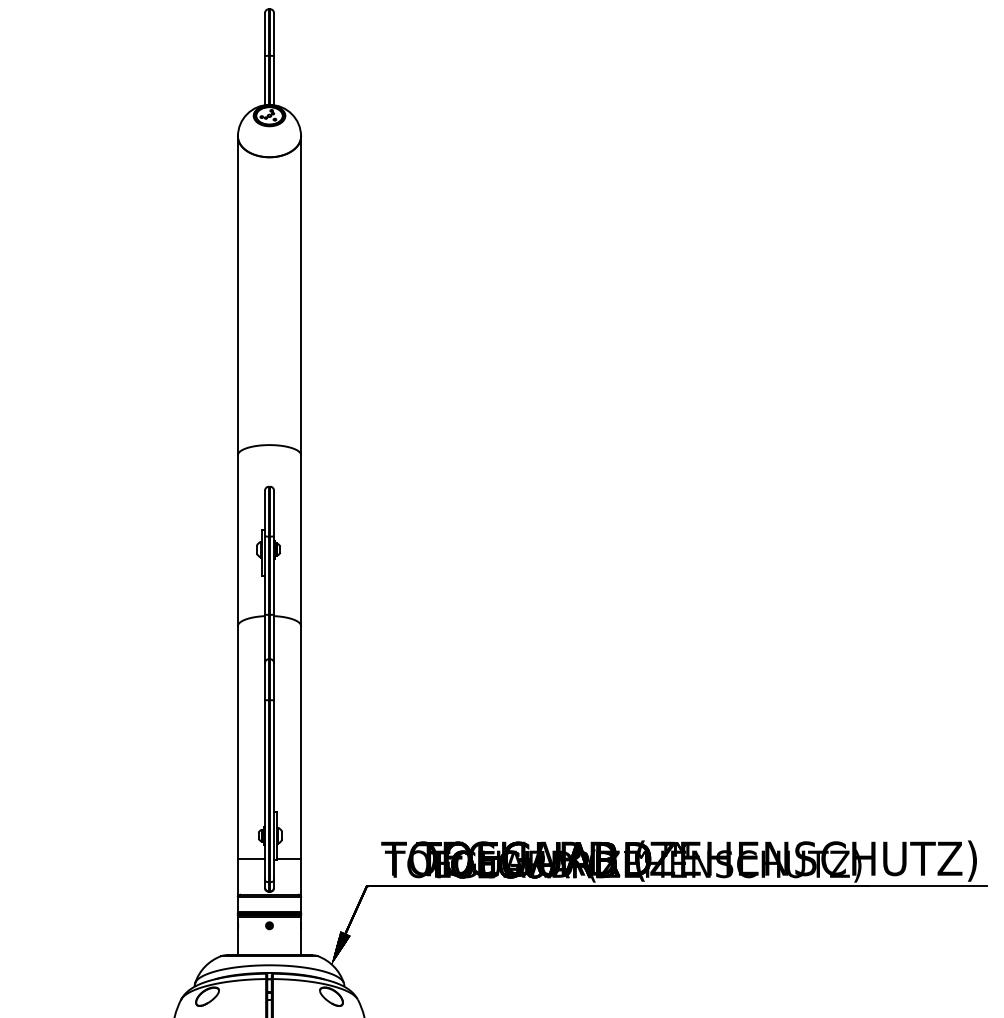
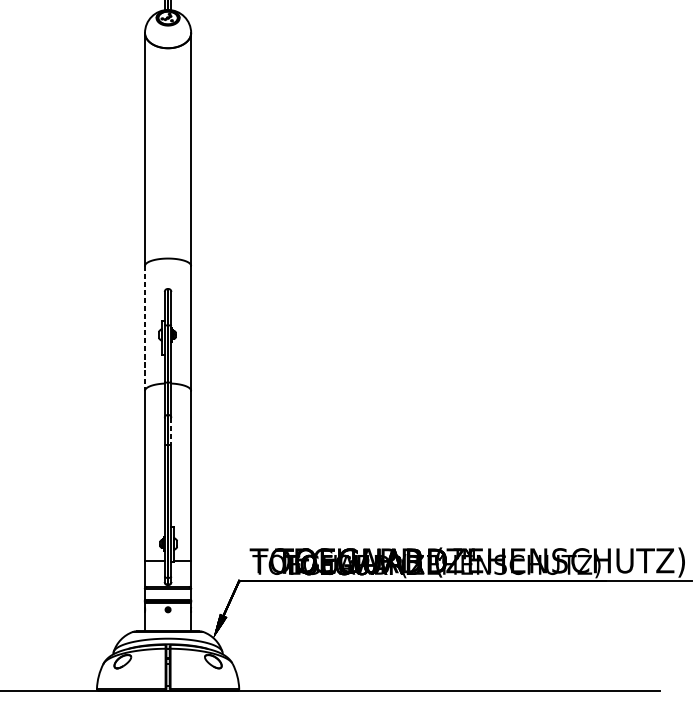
line: (237, 541) -> (144, 329), solid -> dashed
line: (274, 681) -> (171, 431), solid -> dashed

